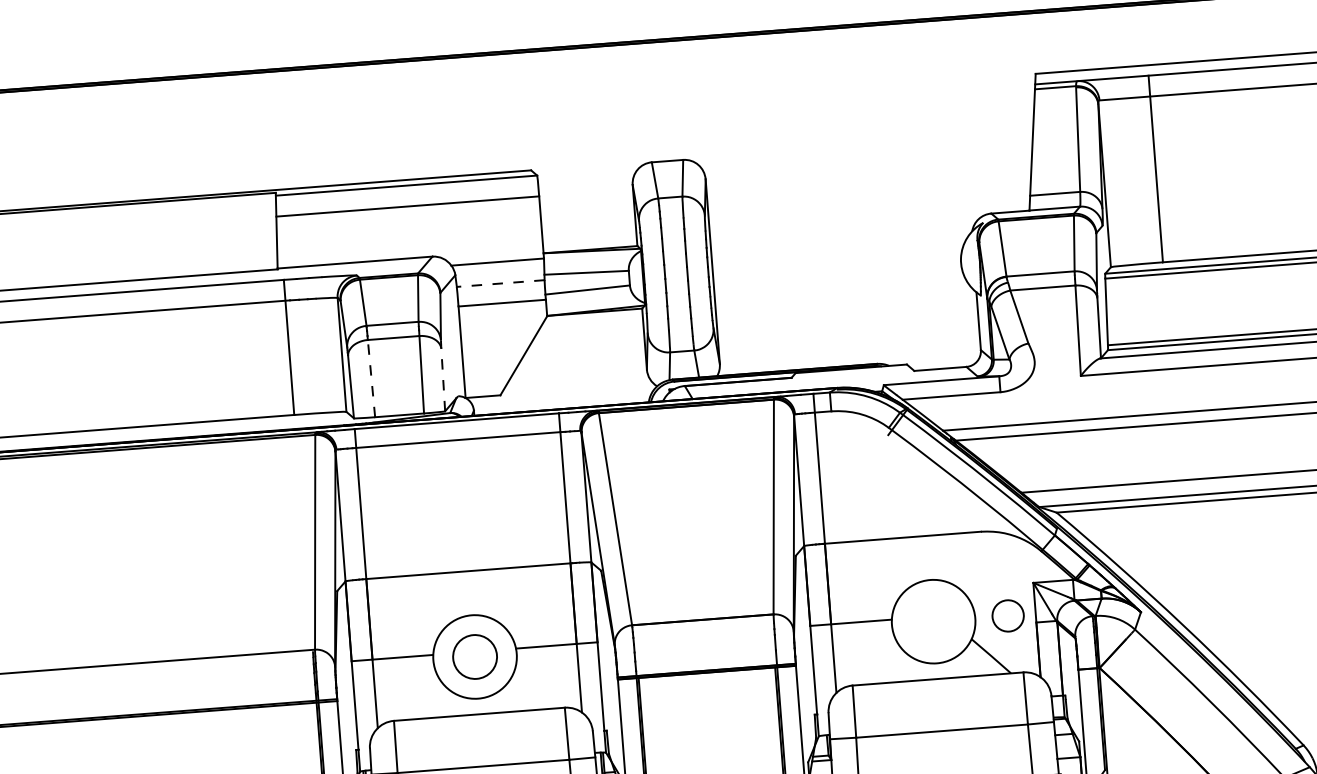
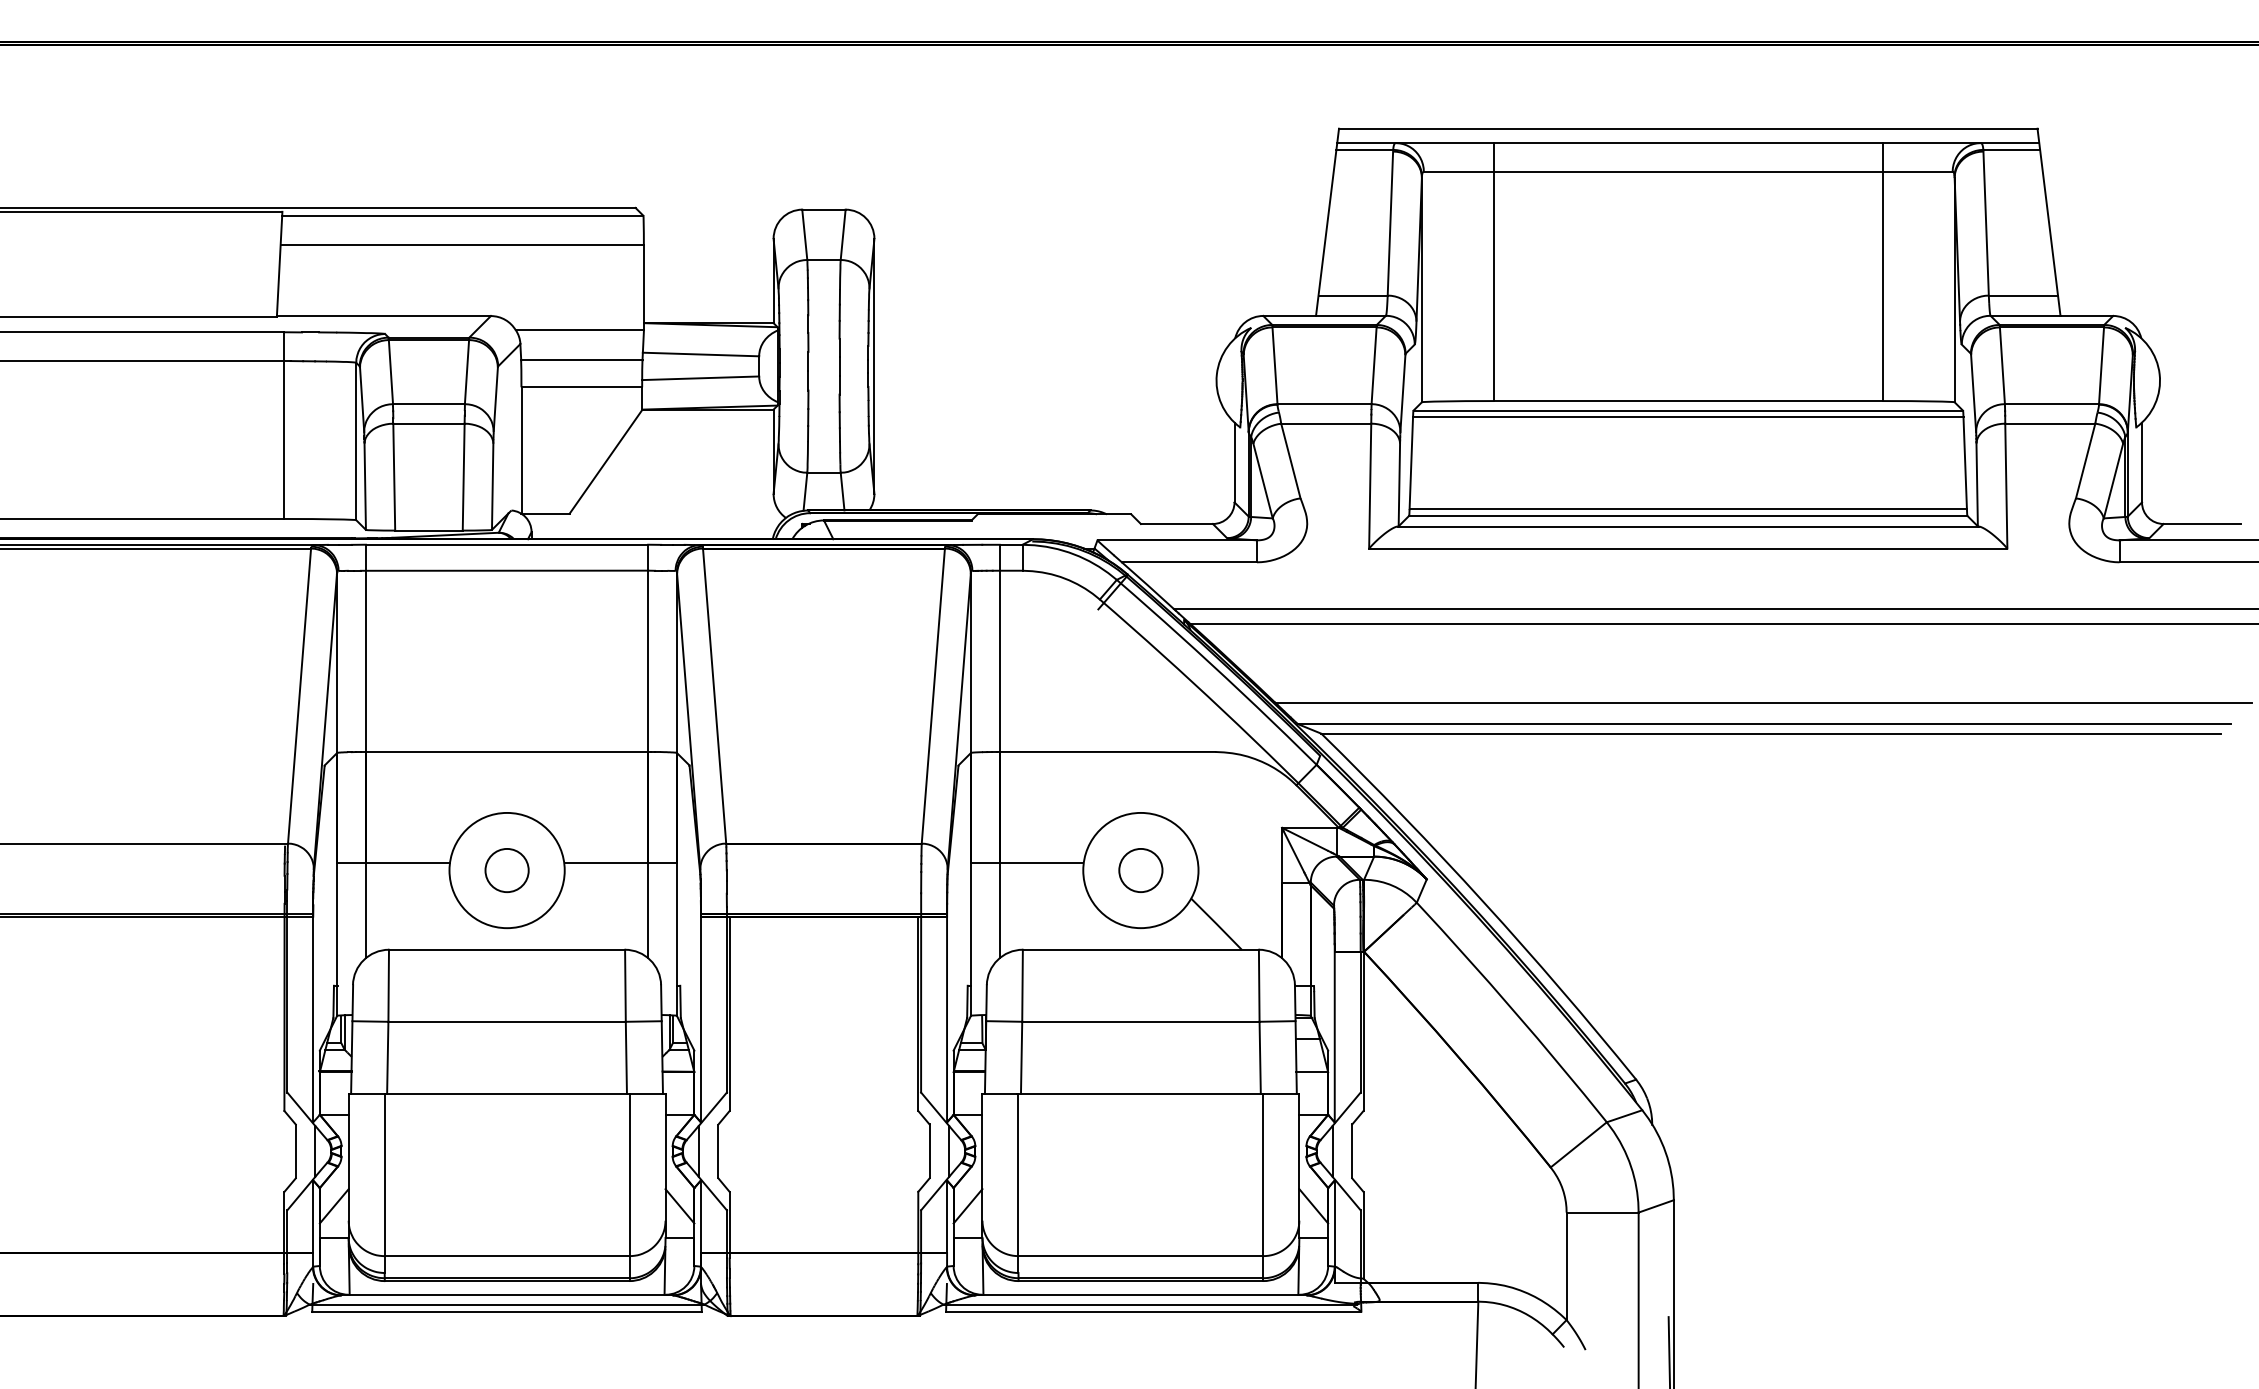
line: (500, 283) -> (581, 360), dashed -> solid
line: (371, 378) -> (394, 476), dashed -> solid
line: (443, 379) -> (492, 485), dashed -> solid
circle: (1007, 615) -> (1140, 870), moved
circle: (474, 656) -> (506, 870), size x0.71

